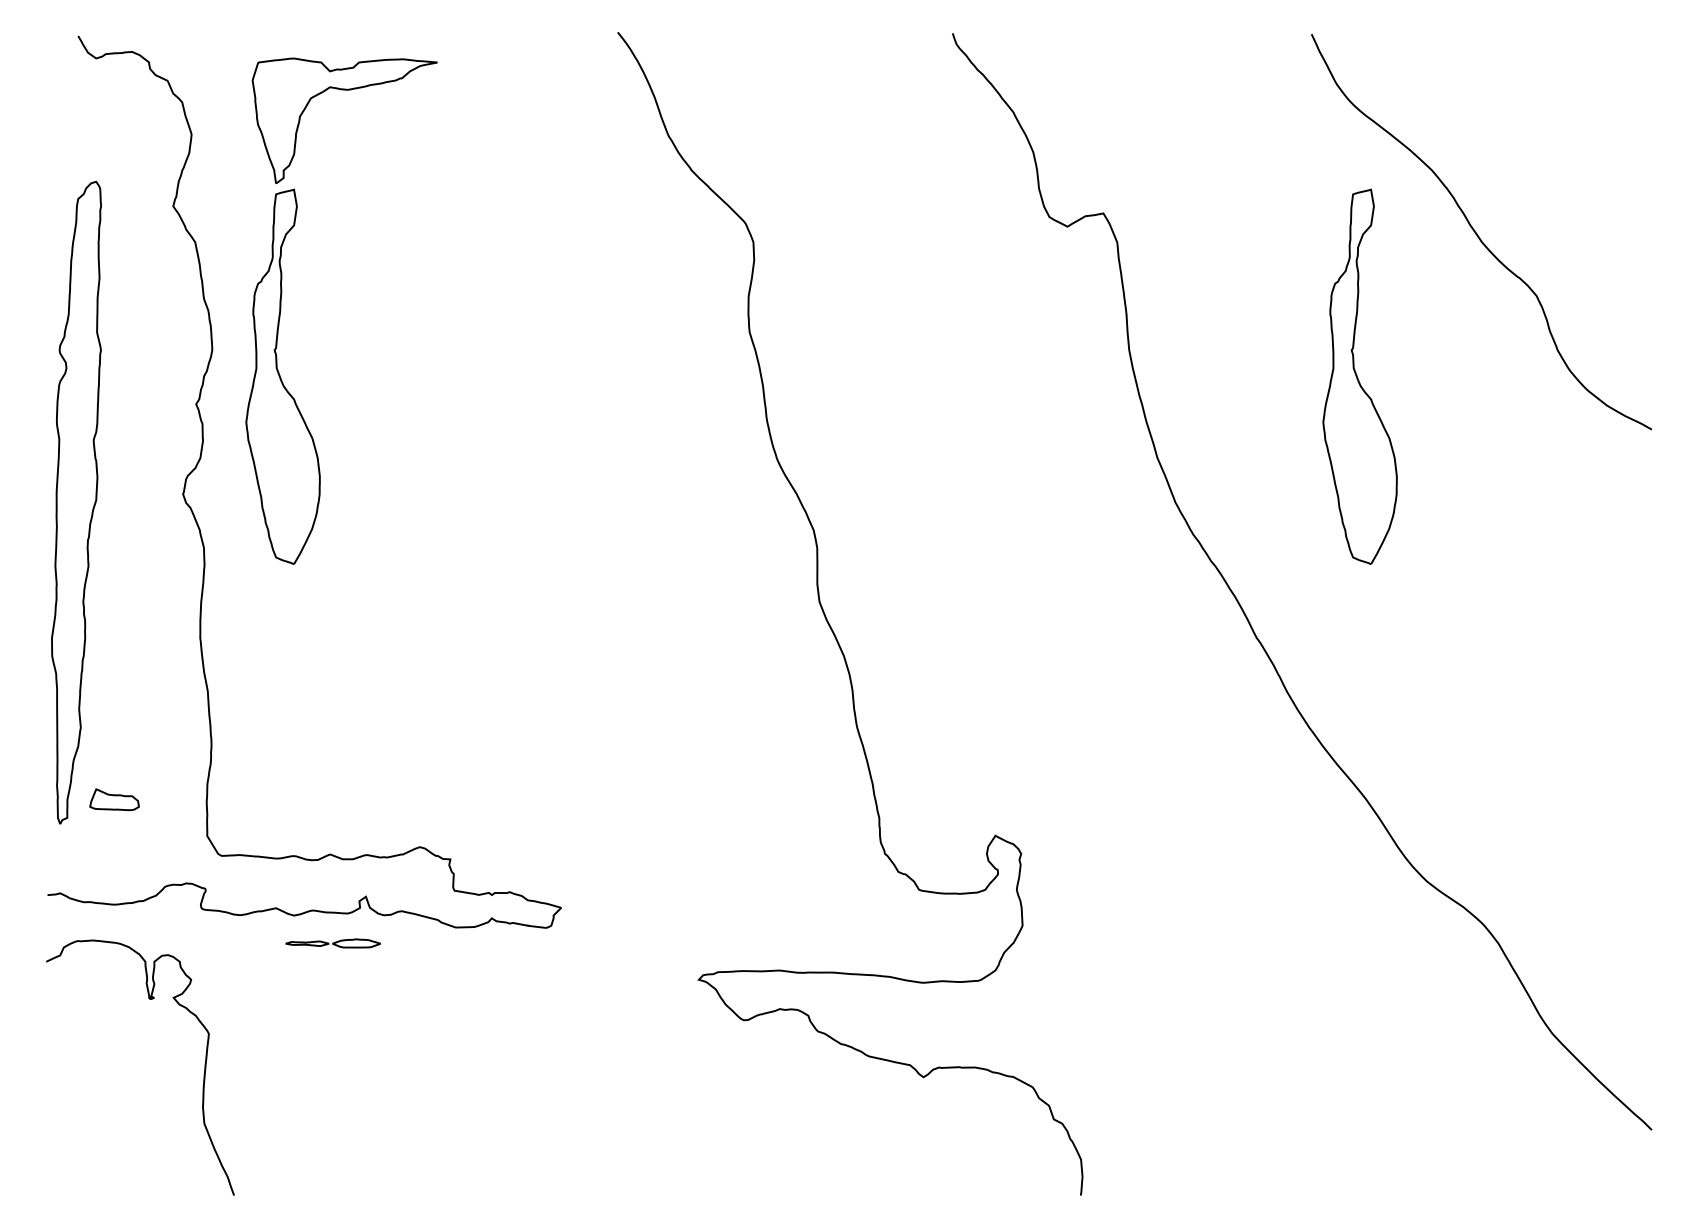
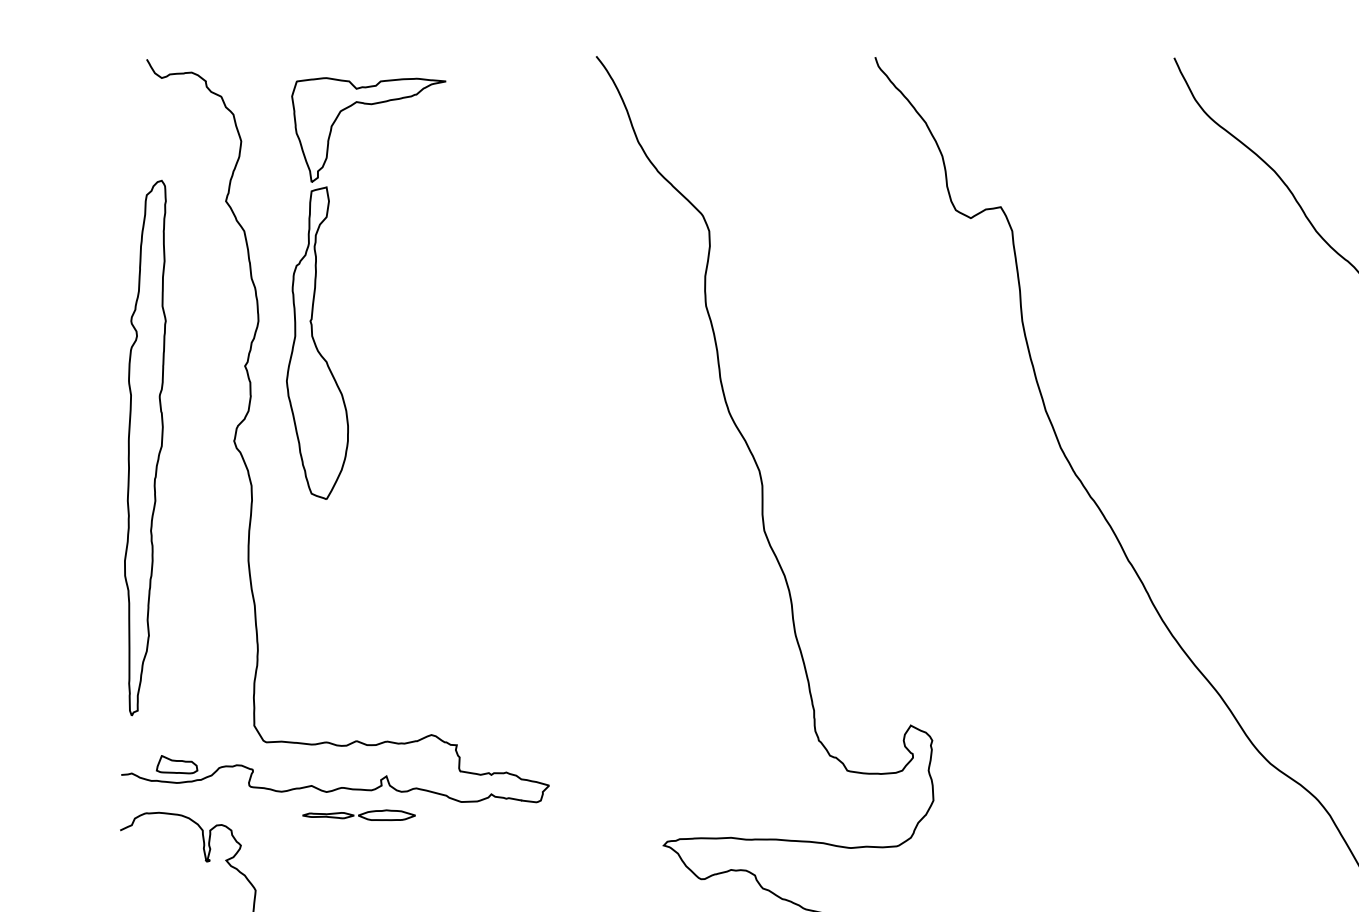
part: (1359, 376) -> (1214, 342), removed
part: (114, 799) -> (177, 764), moved
part: (333, 943) -> (359, 815), size x1.43

